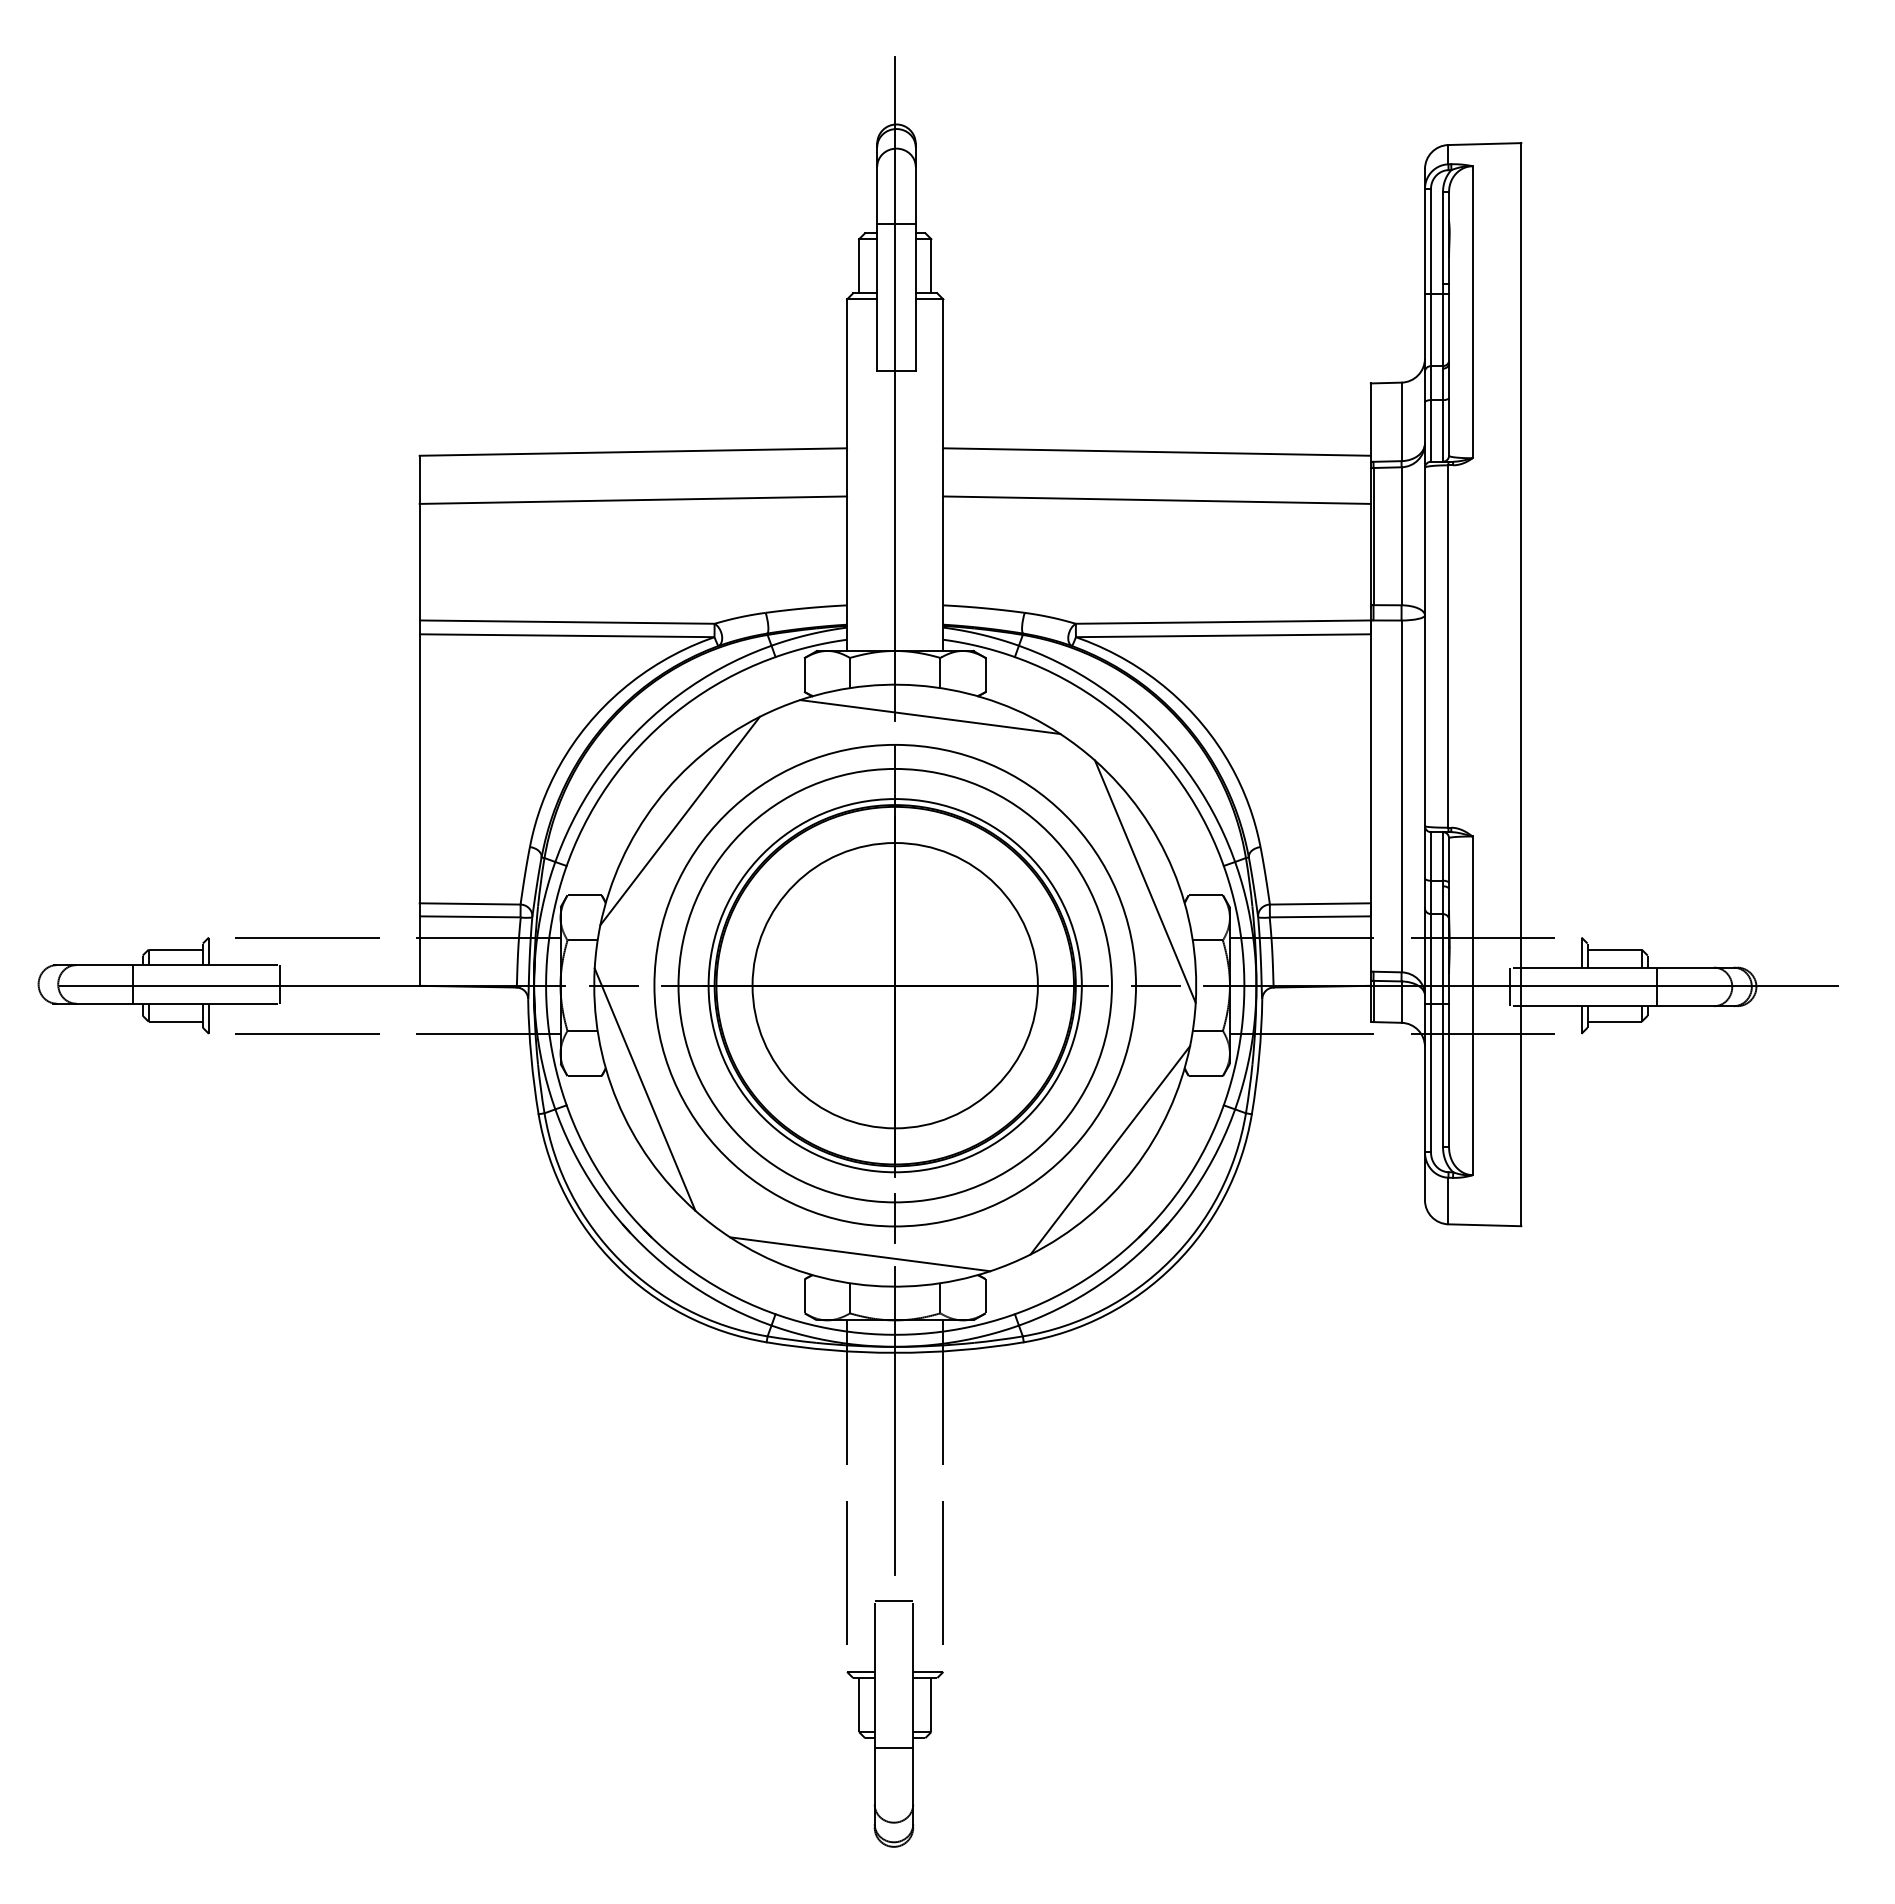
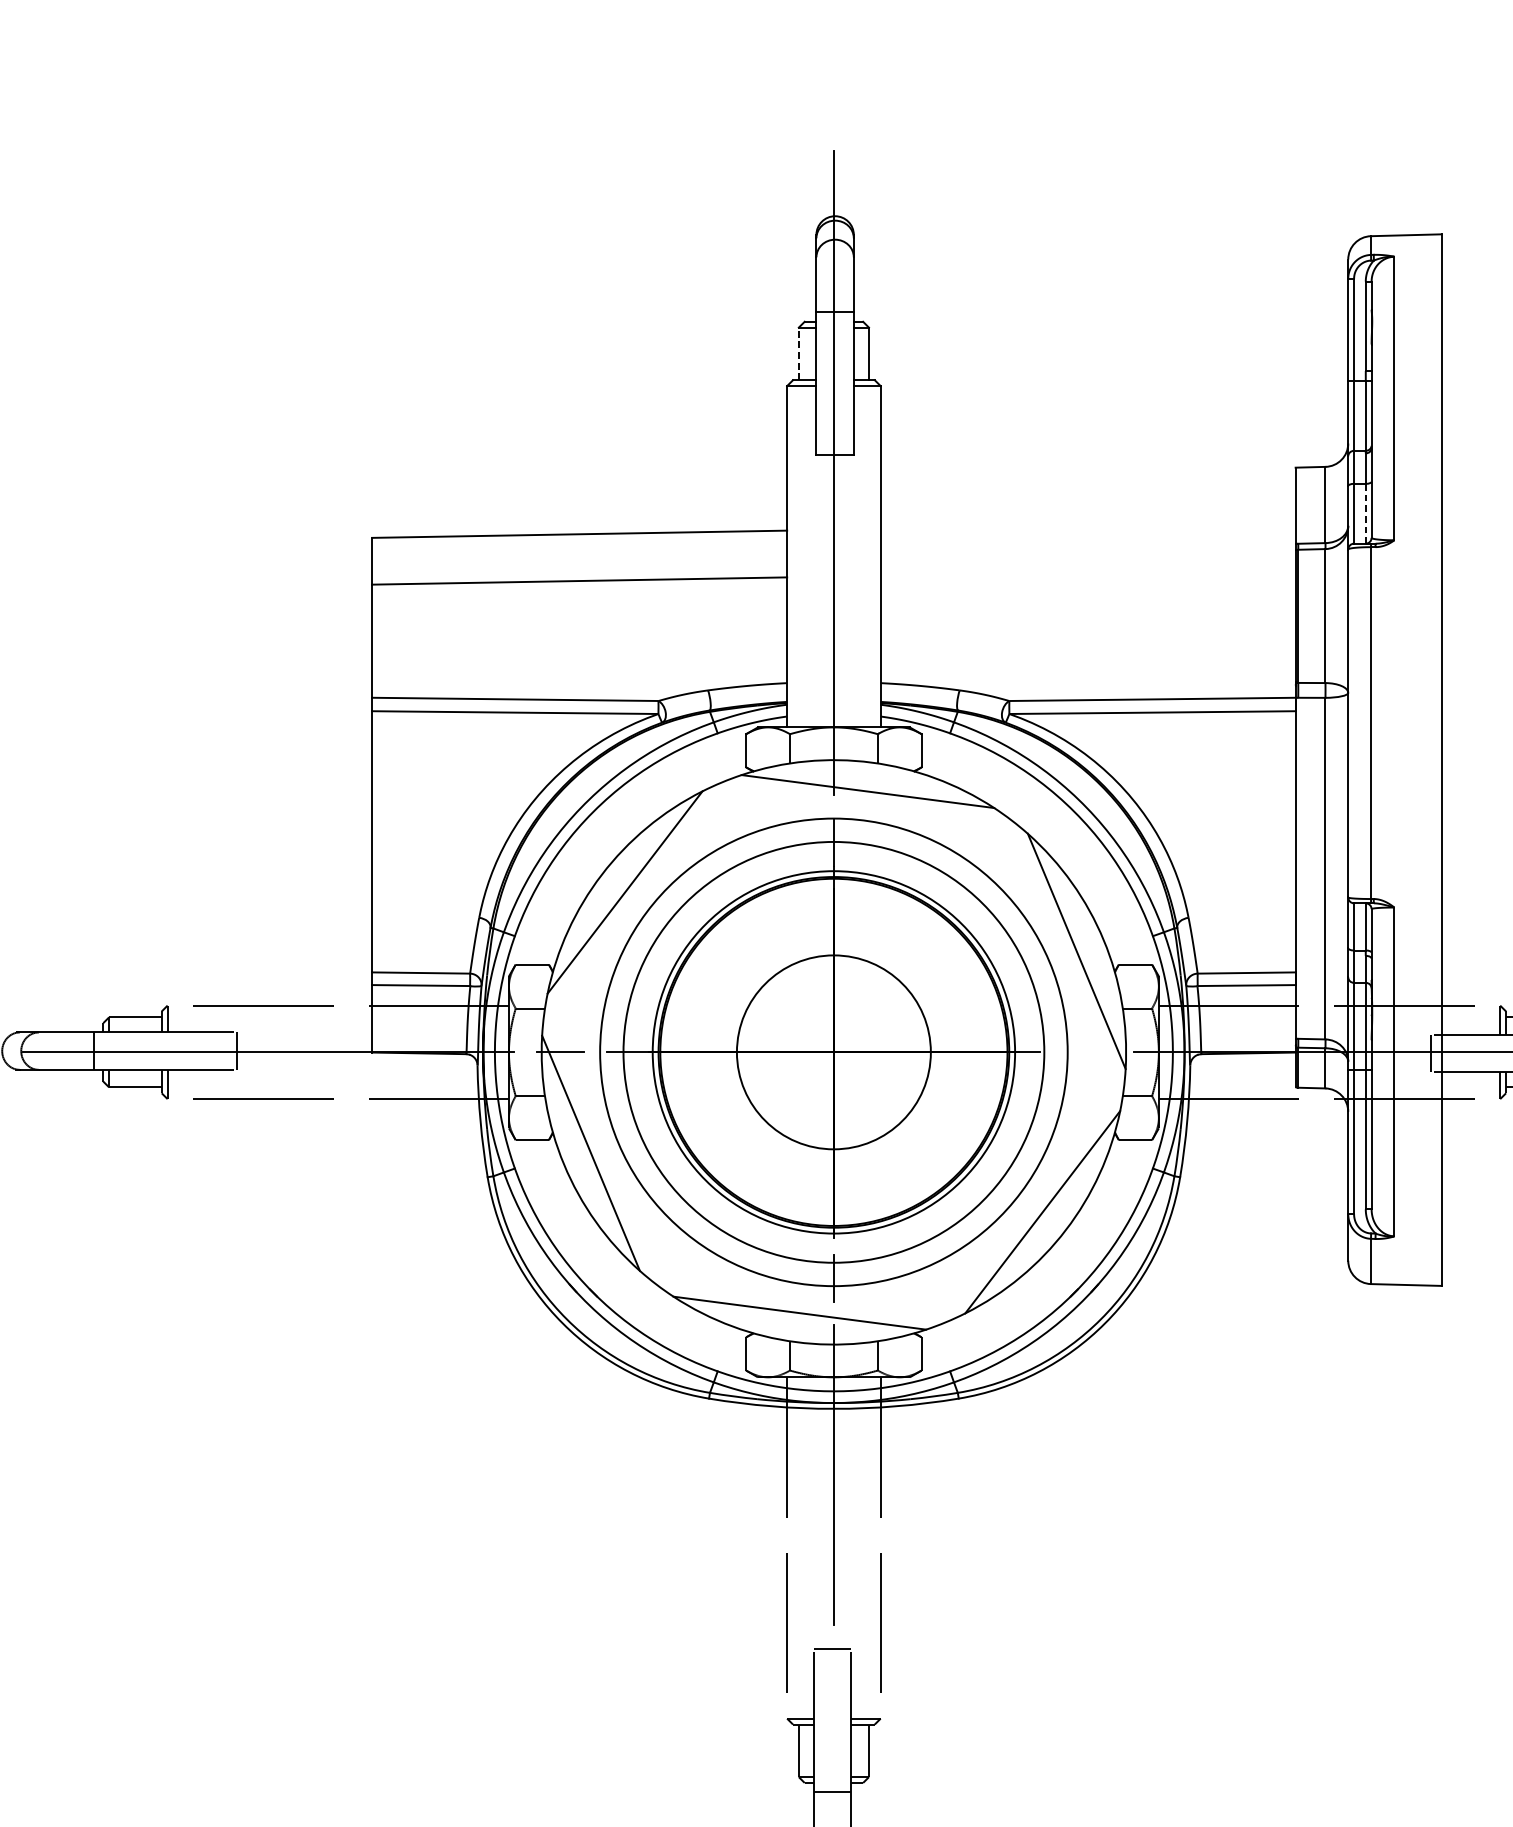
line: (859, 265) -> (799, 353), solid -> dashed
line: (1443, 430) -> (1366, 513), solid -> dashed
line: (1156, 451) -> (1087, 533), removed
line: (1156, 499) -> (1087, 580), removed
circle: (894, 985) -> (833, 1052), size x0.7
line: (1156, 985) -> (1087, 1052), removed

